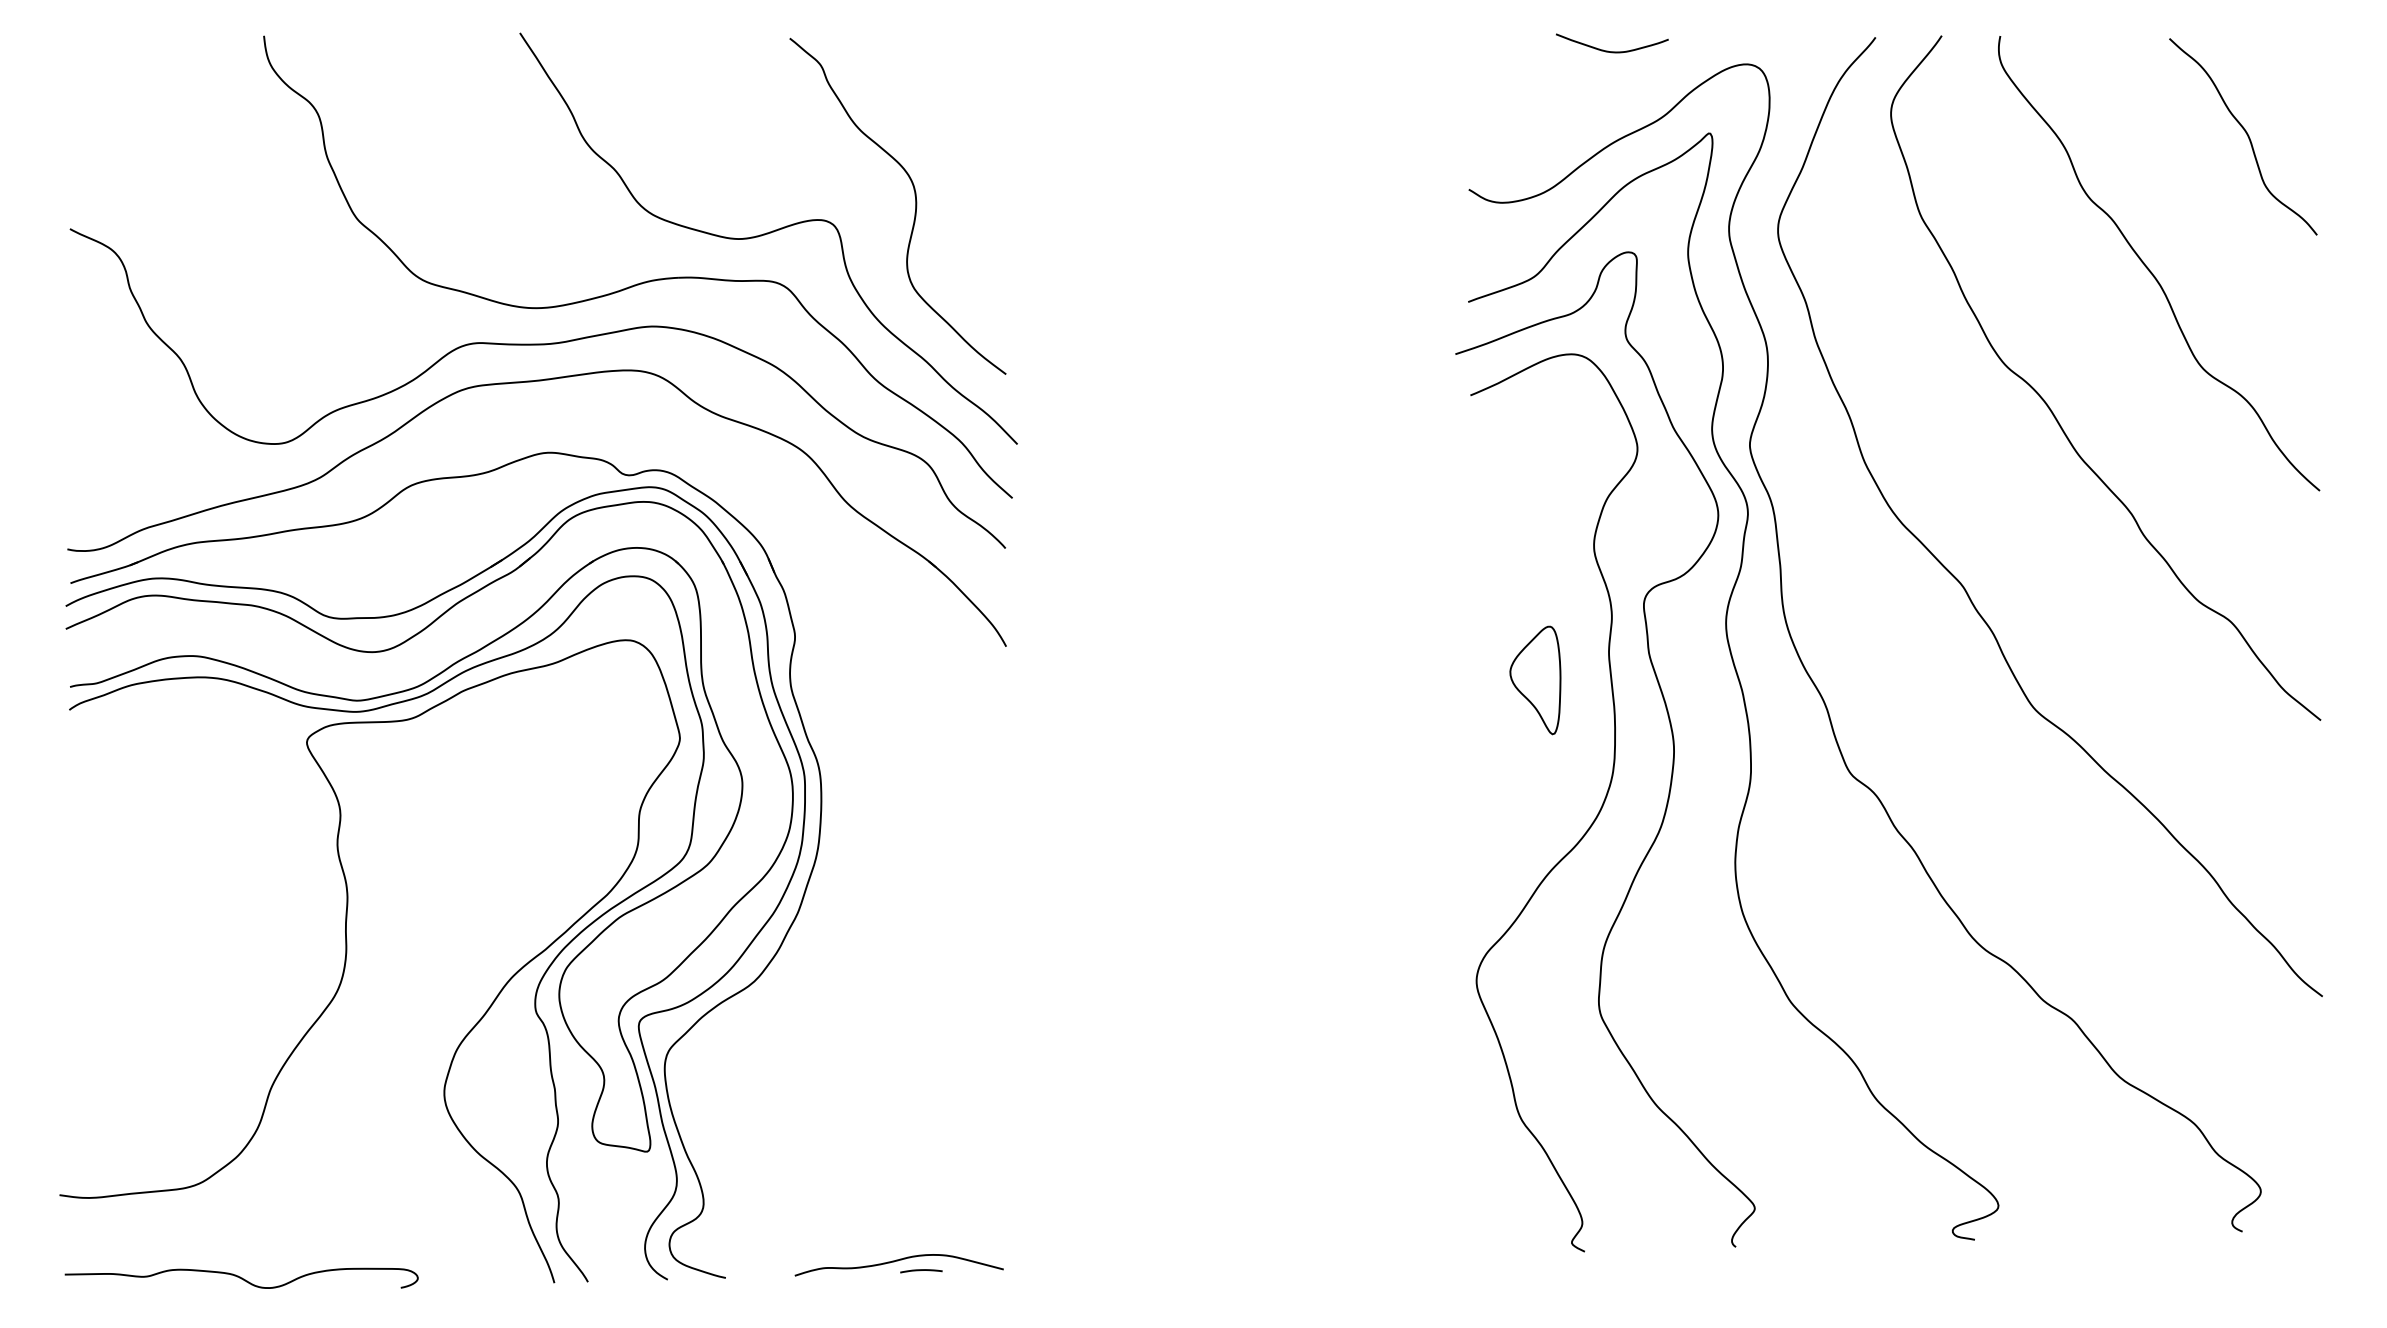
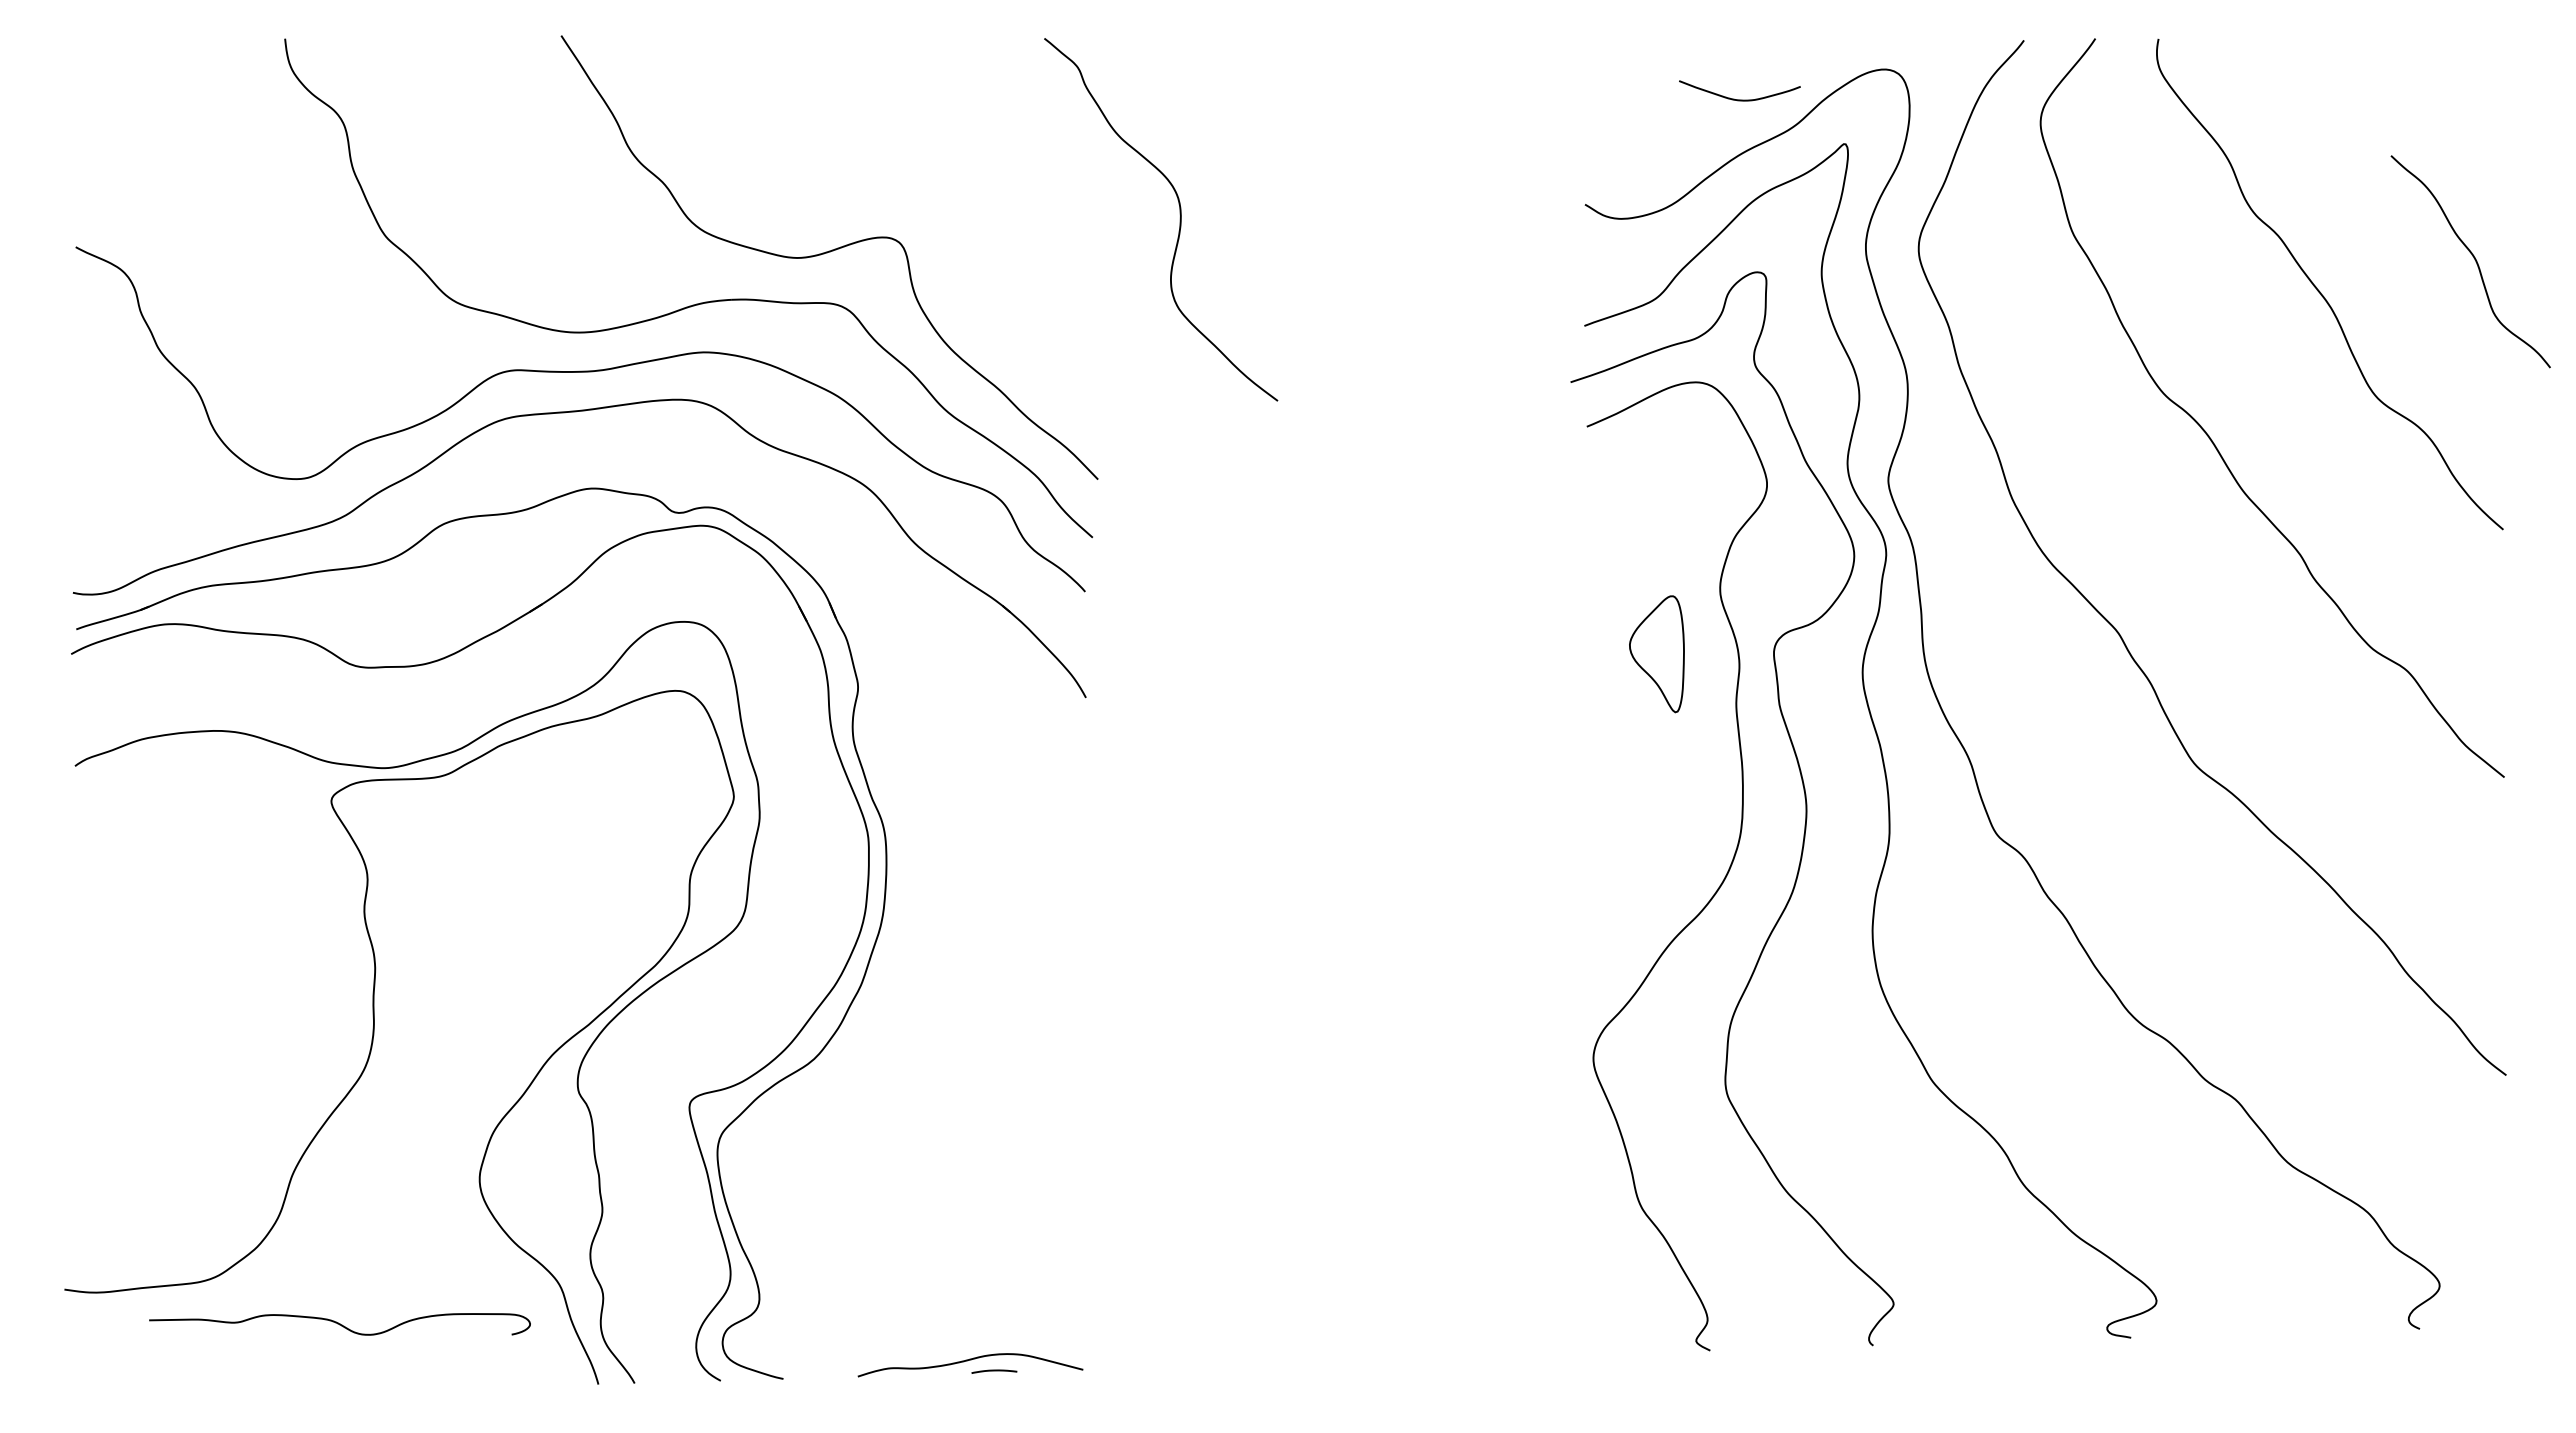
curve: (1611, 51) -> (1739, 99), moved
curve: (2245, 133) -> (2473, 258), moved
curve: (914, 206) -> (1179, 219), moved
part: (1535, 680) -> (1656, 654), moved
part: (395, 694) -> (426, 749), removed
curve: (241, 1278) -> (339, 1324), moved

